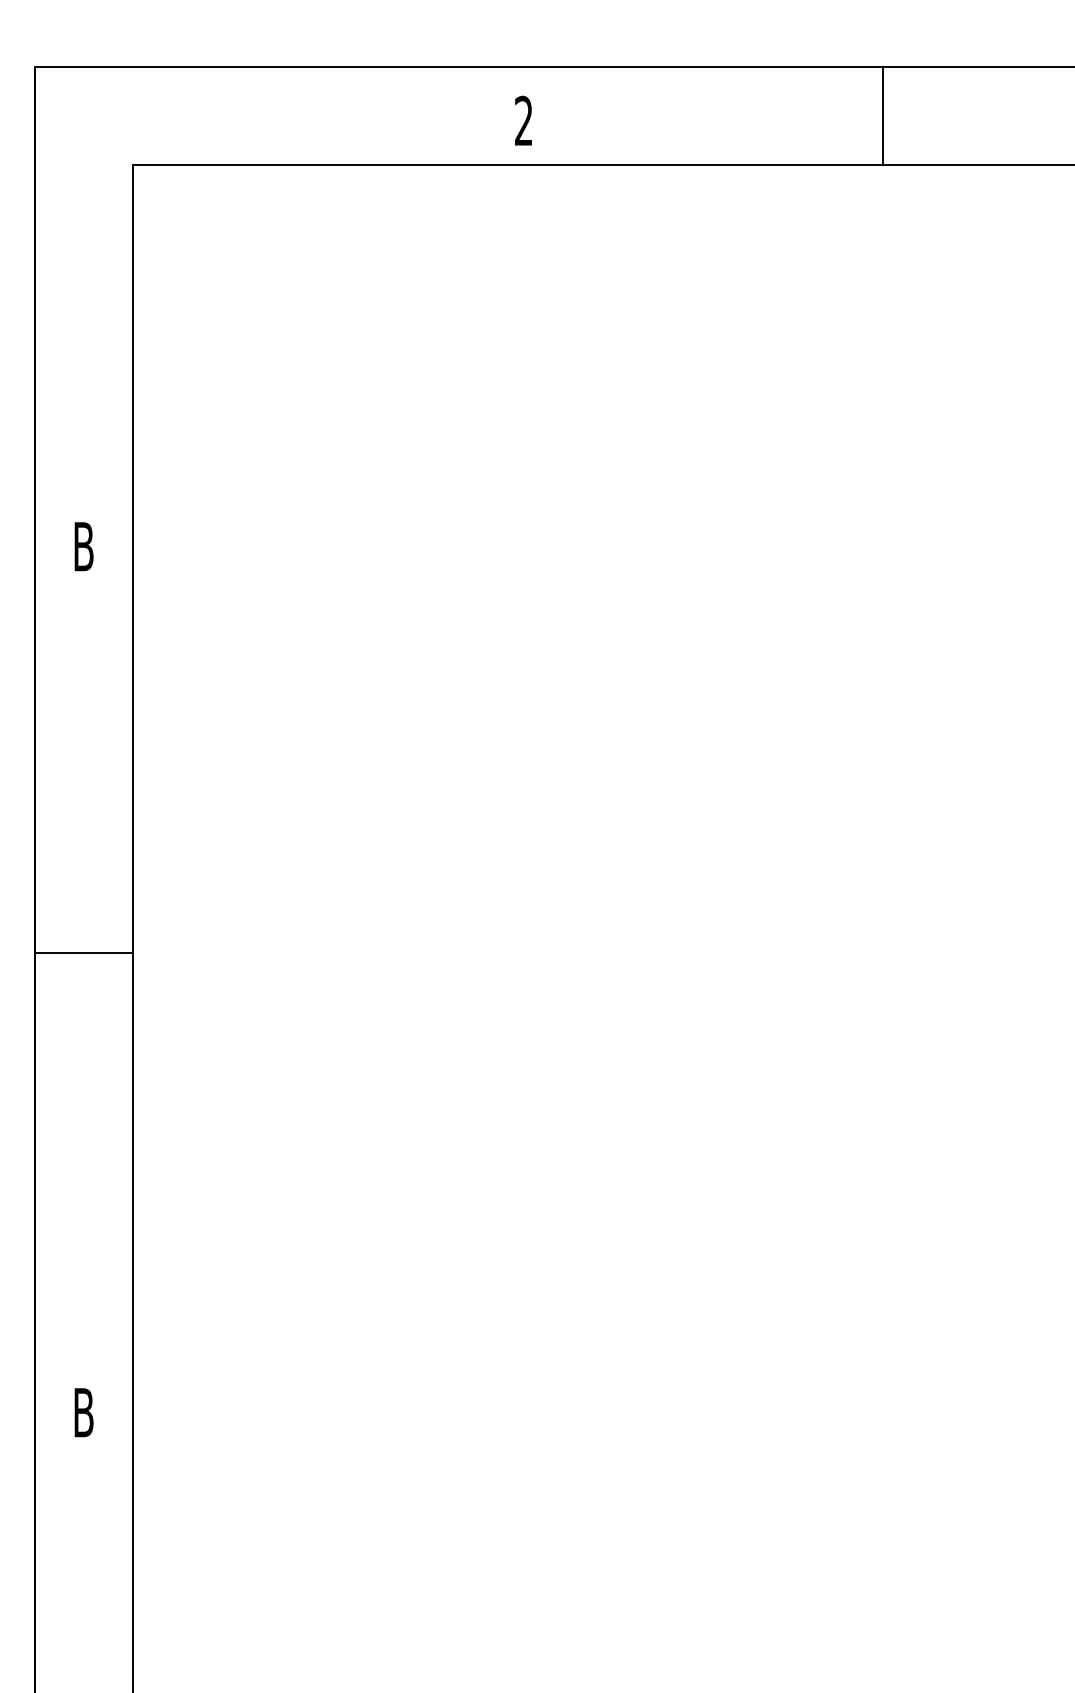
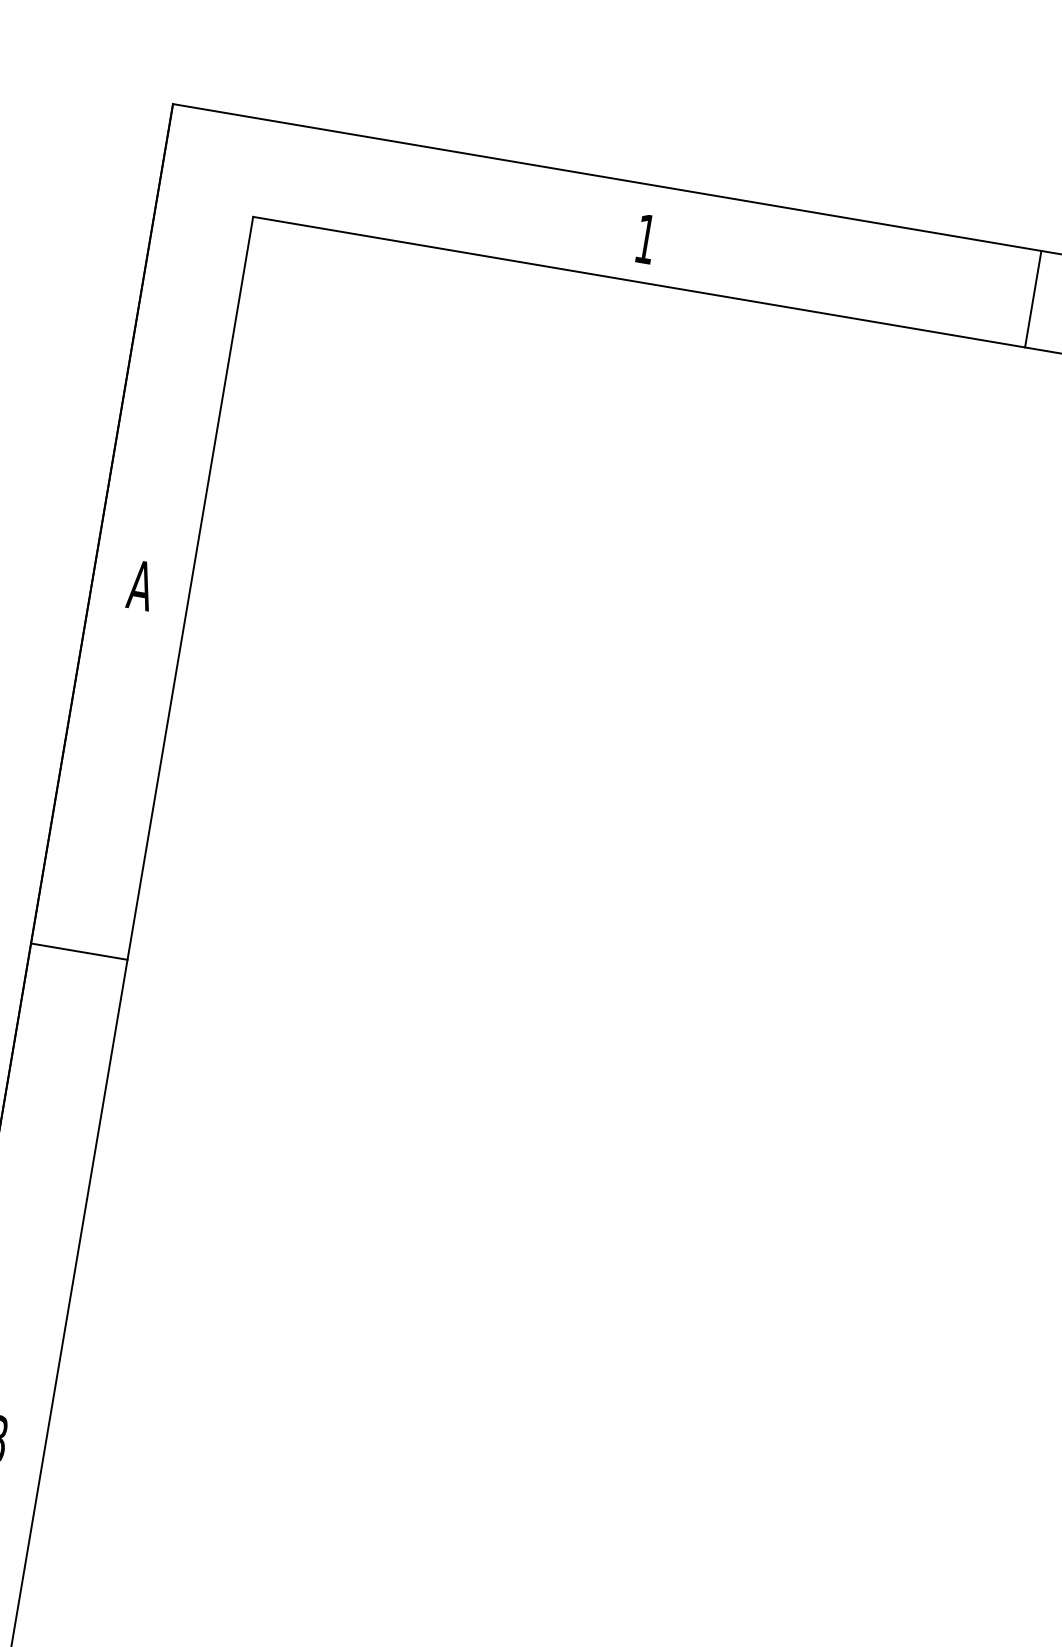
line: (882, 115) -> (1033, 299), moved
text: (523, 120) -> (645, 238), 2 -> 1
text: (83, 546) -> (140, 585), B -> A
line: (83, 953) -> (78, 952), moved

